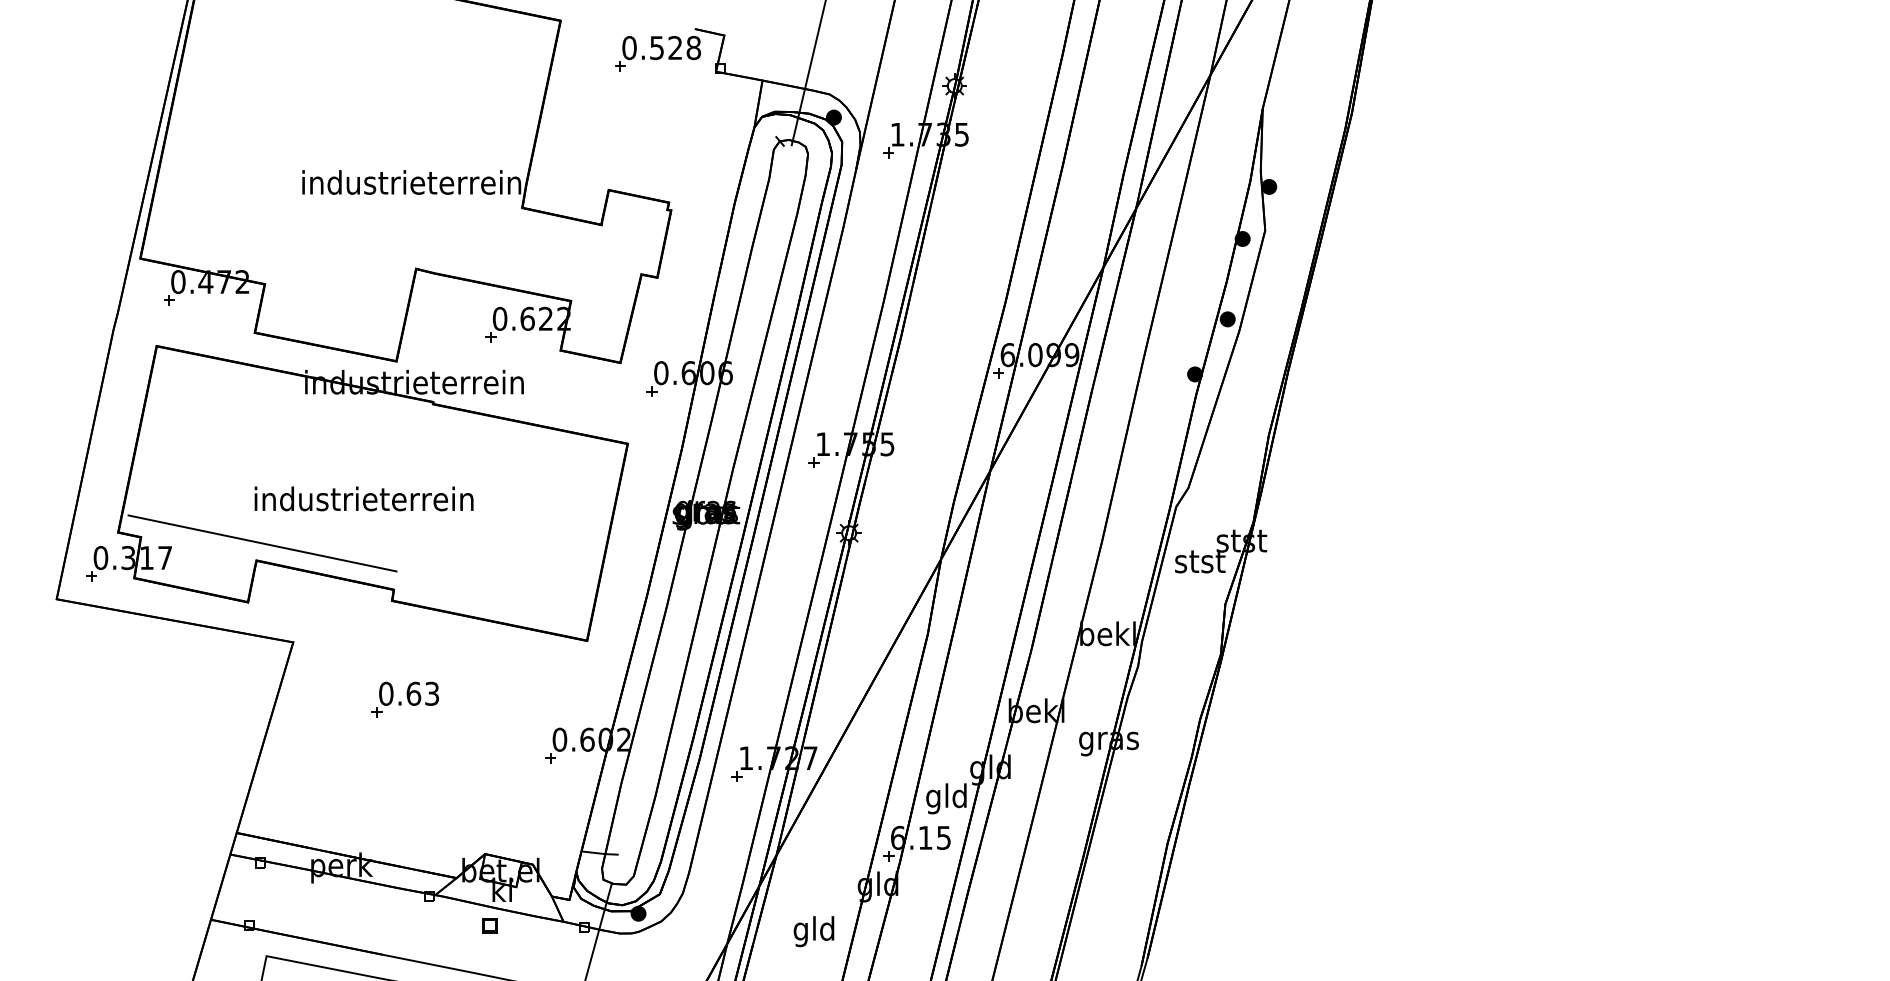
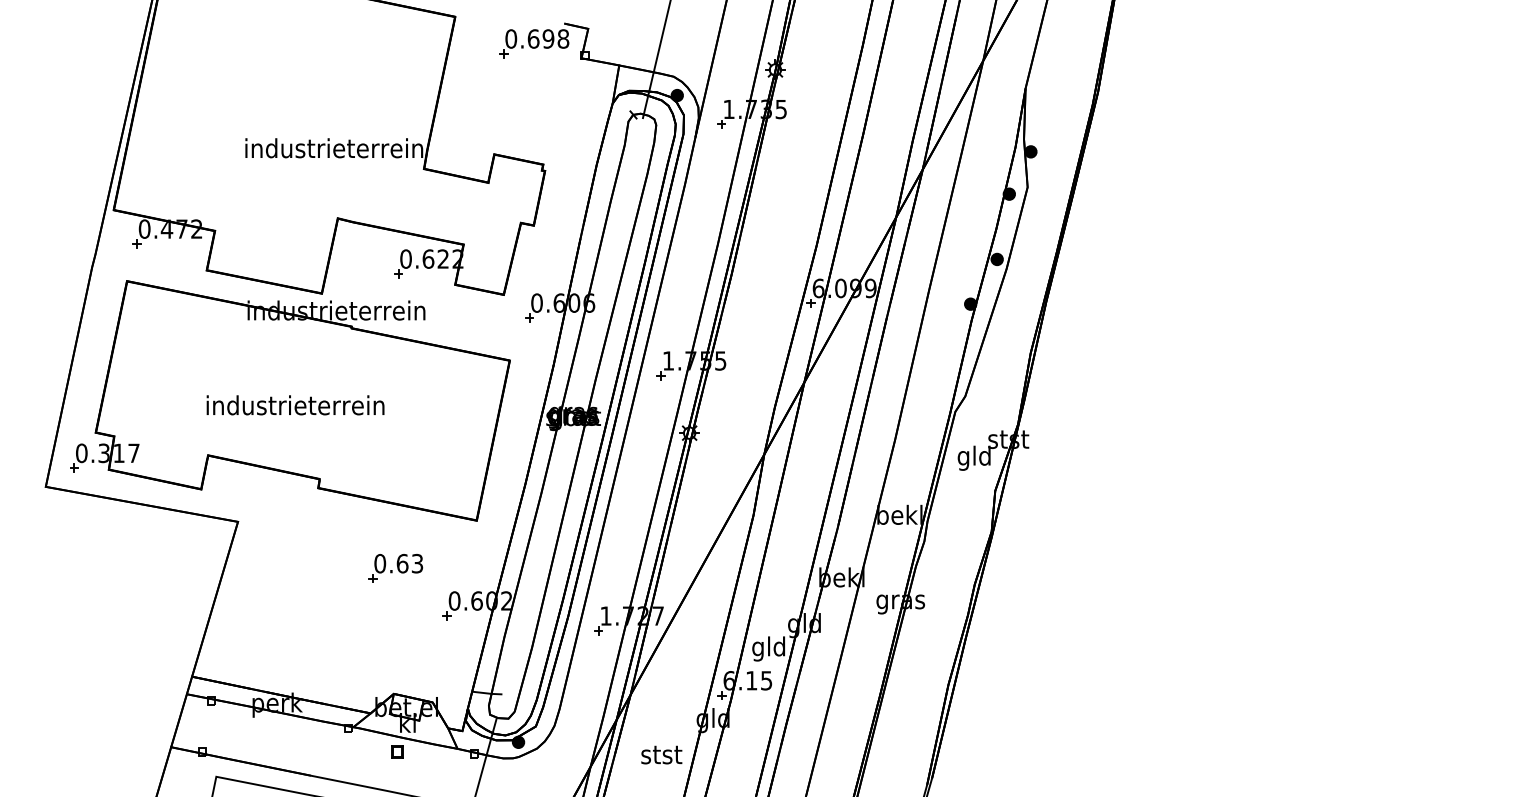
text: (666, 48) -> (541, 39), 0.528 -> 0.698
line: (262, 543) -> (213, 441), removed
text: (1200, 563) -> (975, 457), stst -> gld
part: (404, 699) -> (395, 568), moved
text: (814, 931) -> (661, 756), gld -> stst

